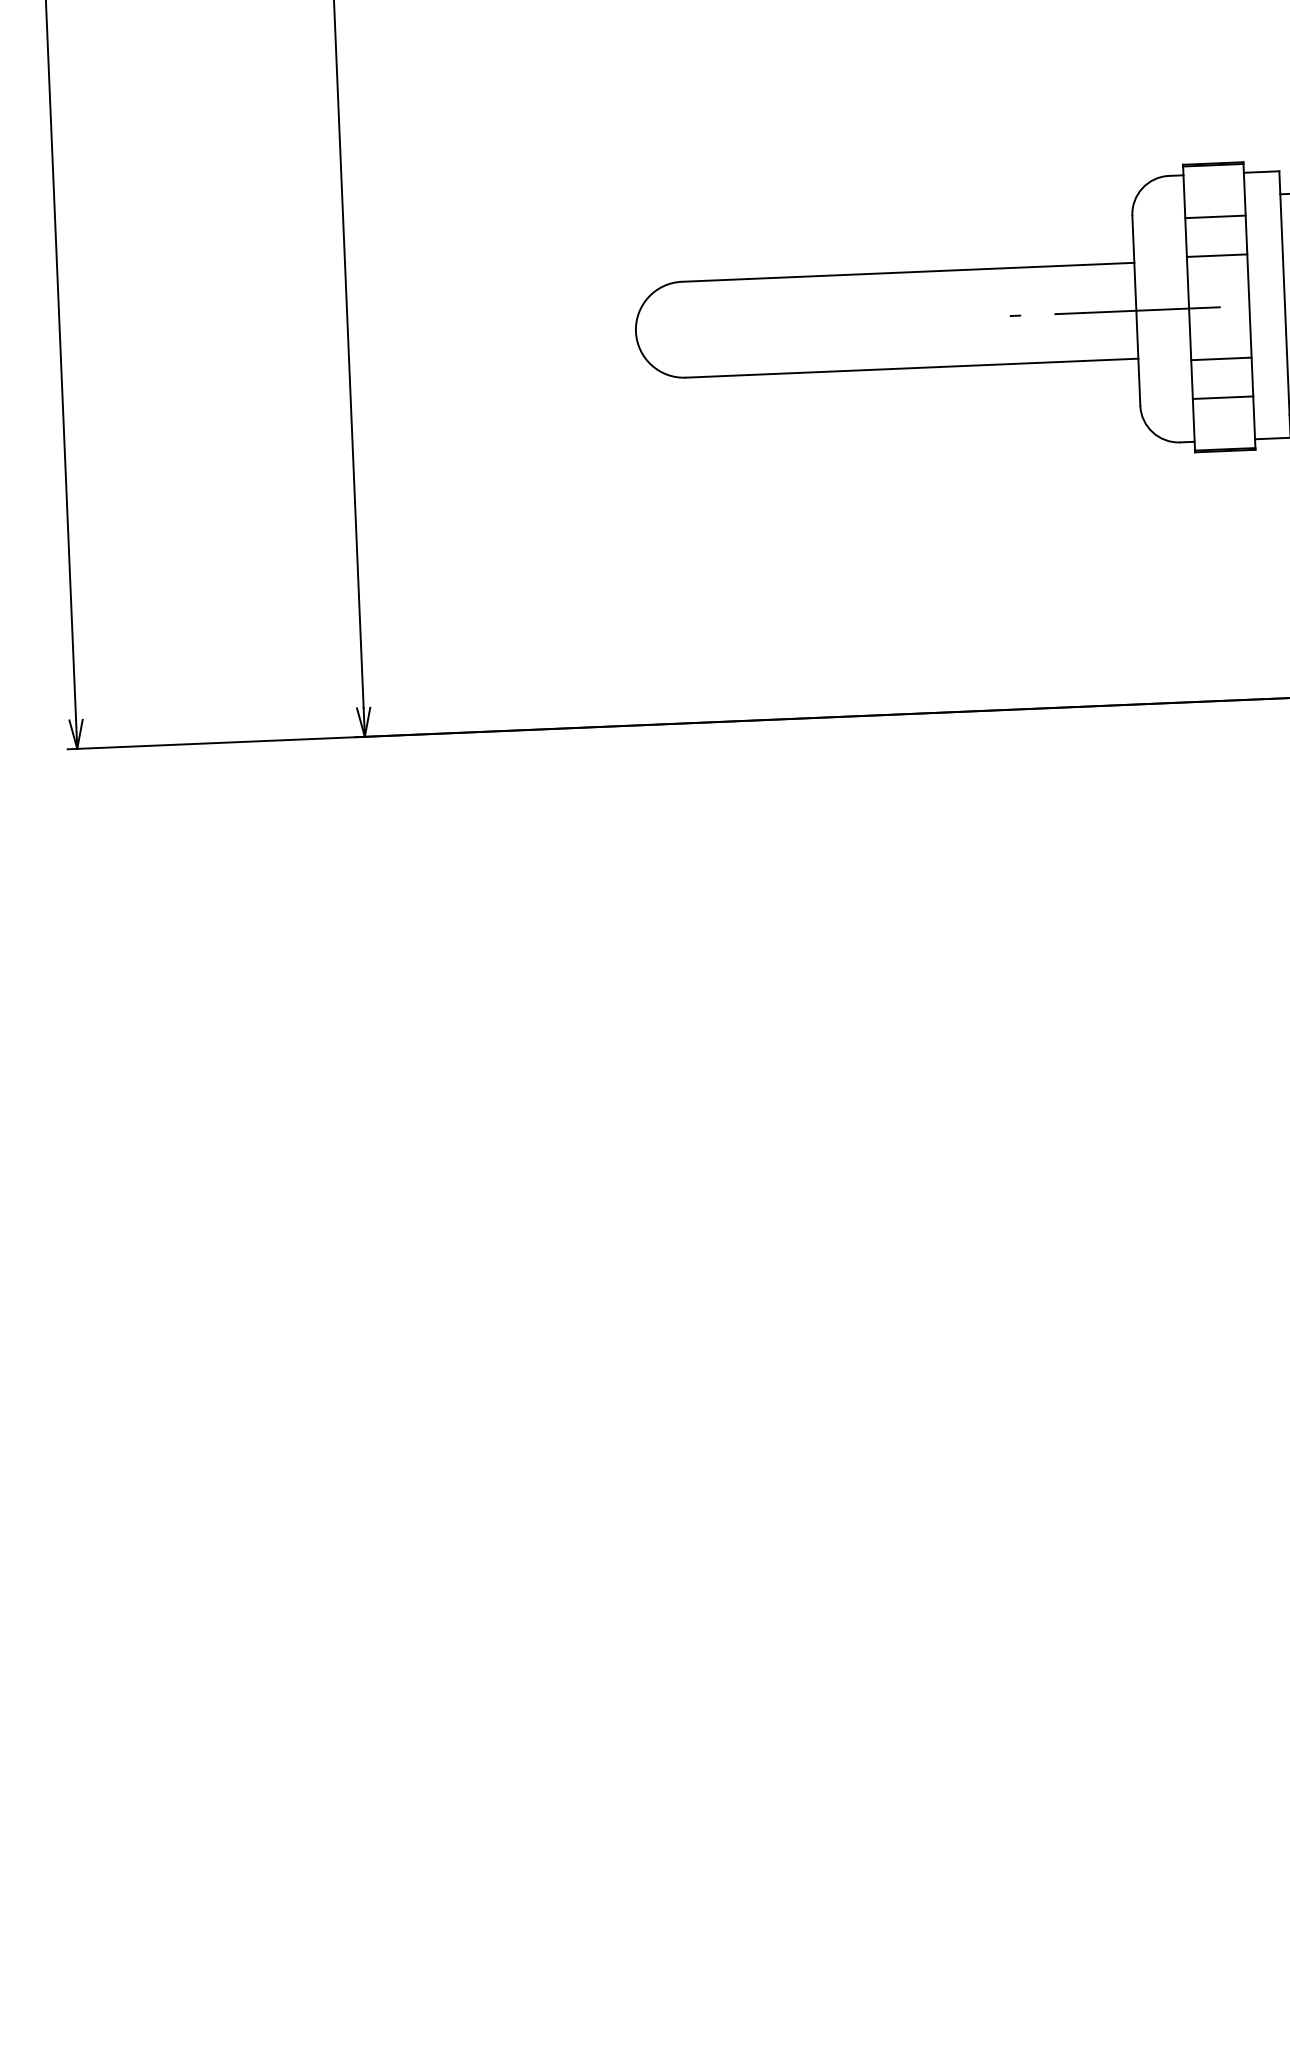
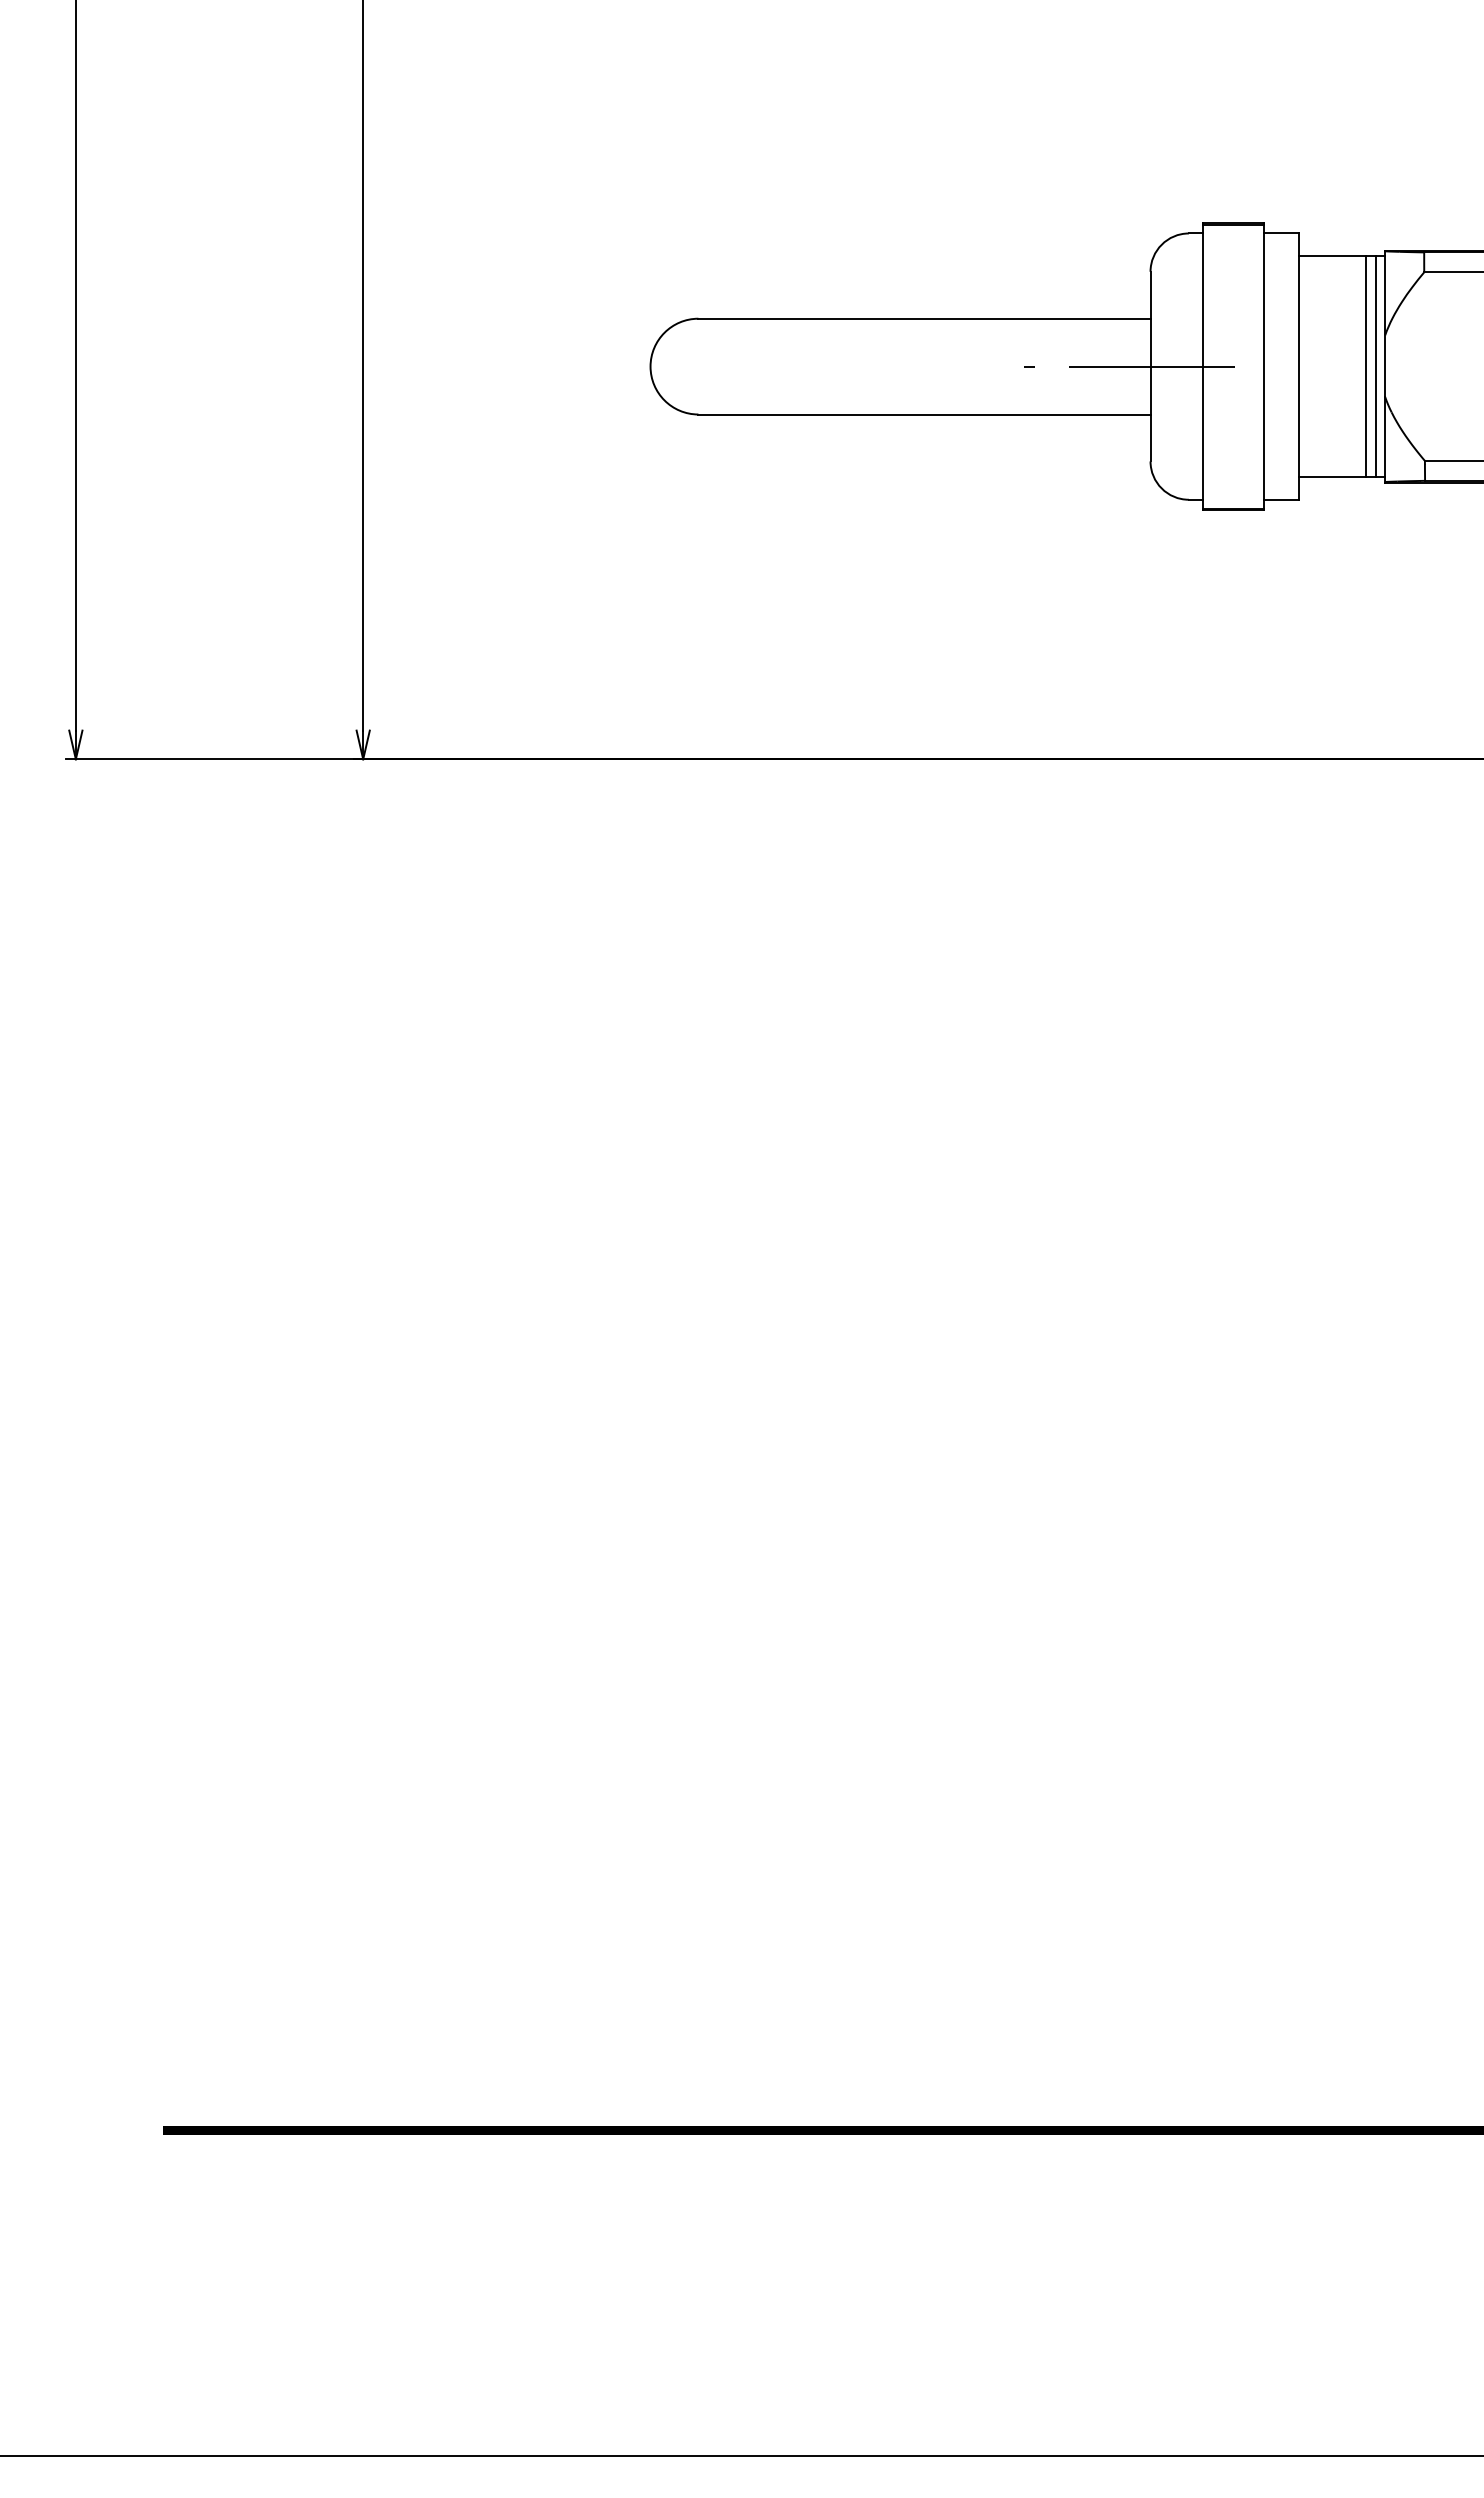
line: (1215, 217) -> (1233, 276), removed
line: (1217, 256) -> (1233, 315), removed
line: (1221, 359) -> (1233, 418), removed
line: (1223, 397) -> (1233, 456), removed

